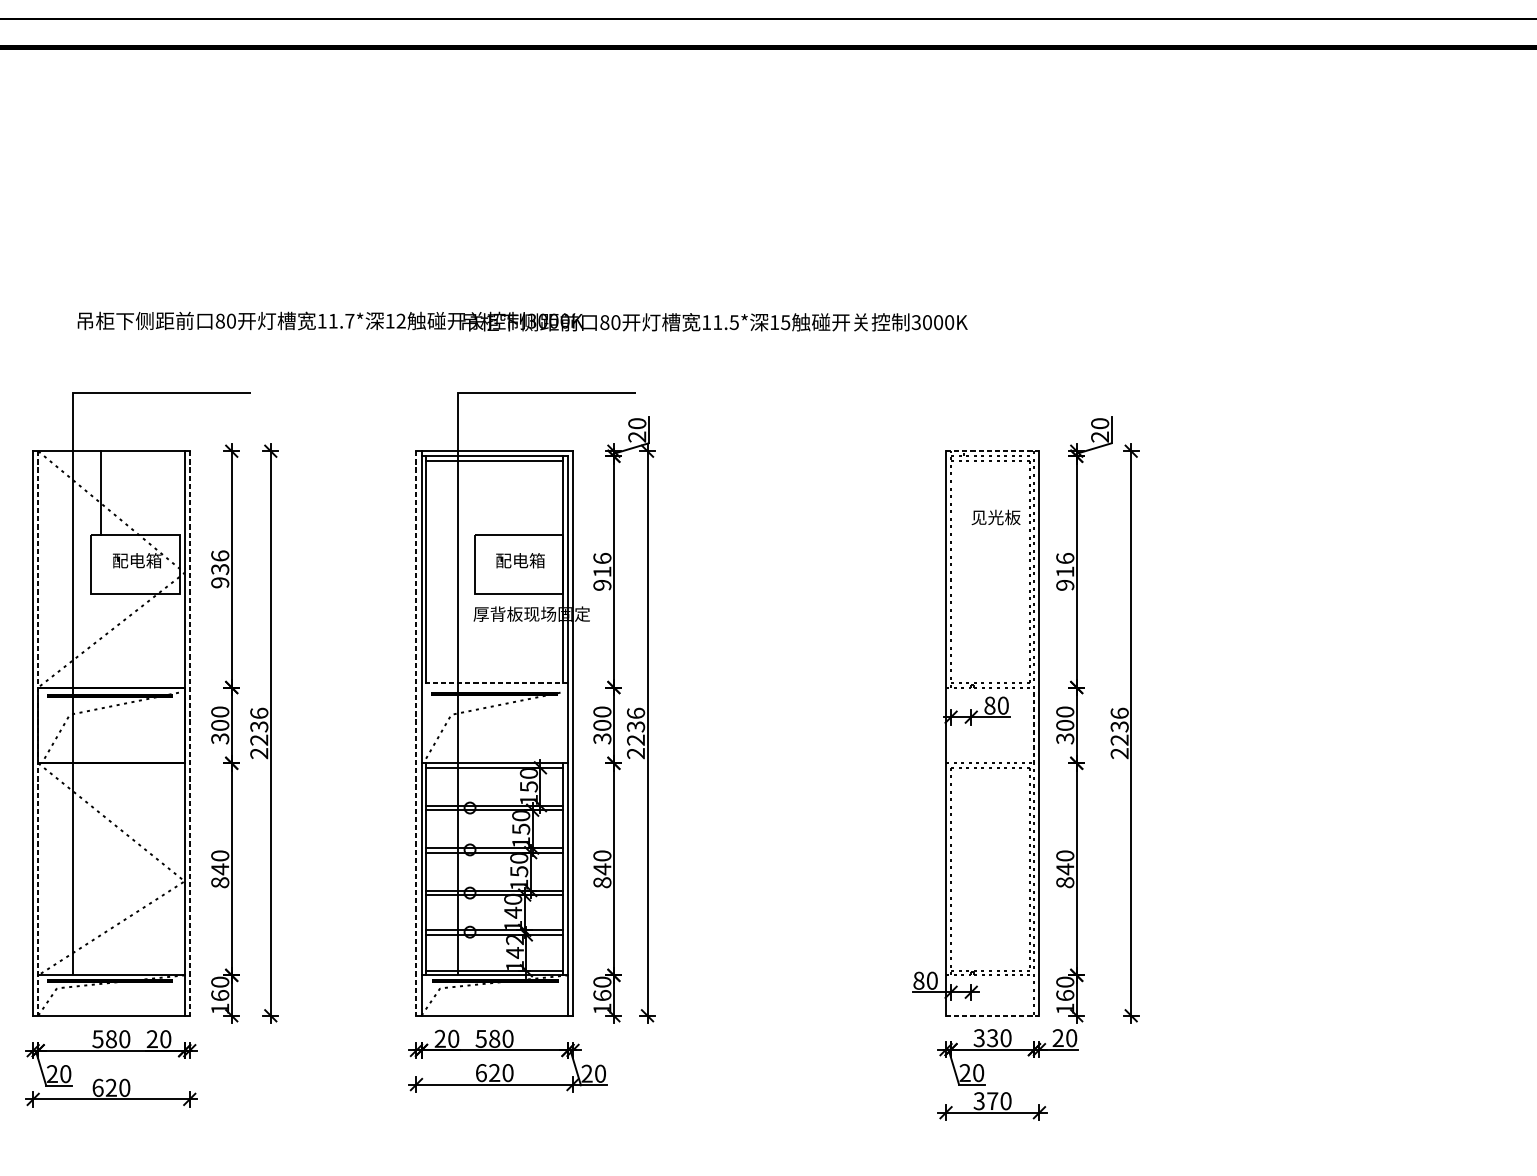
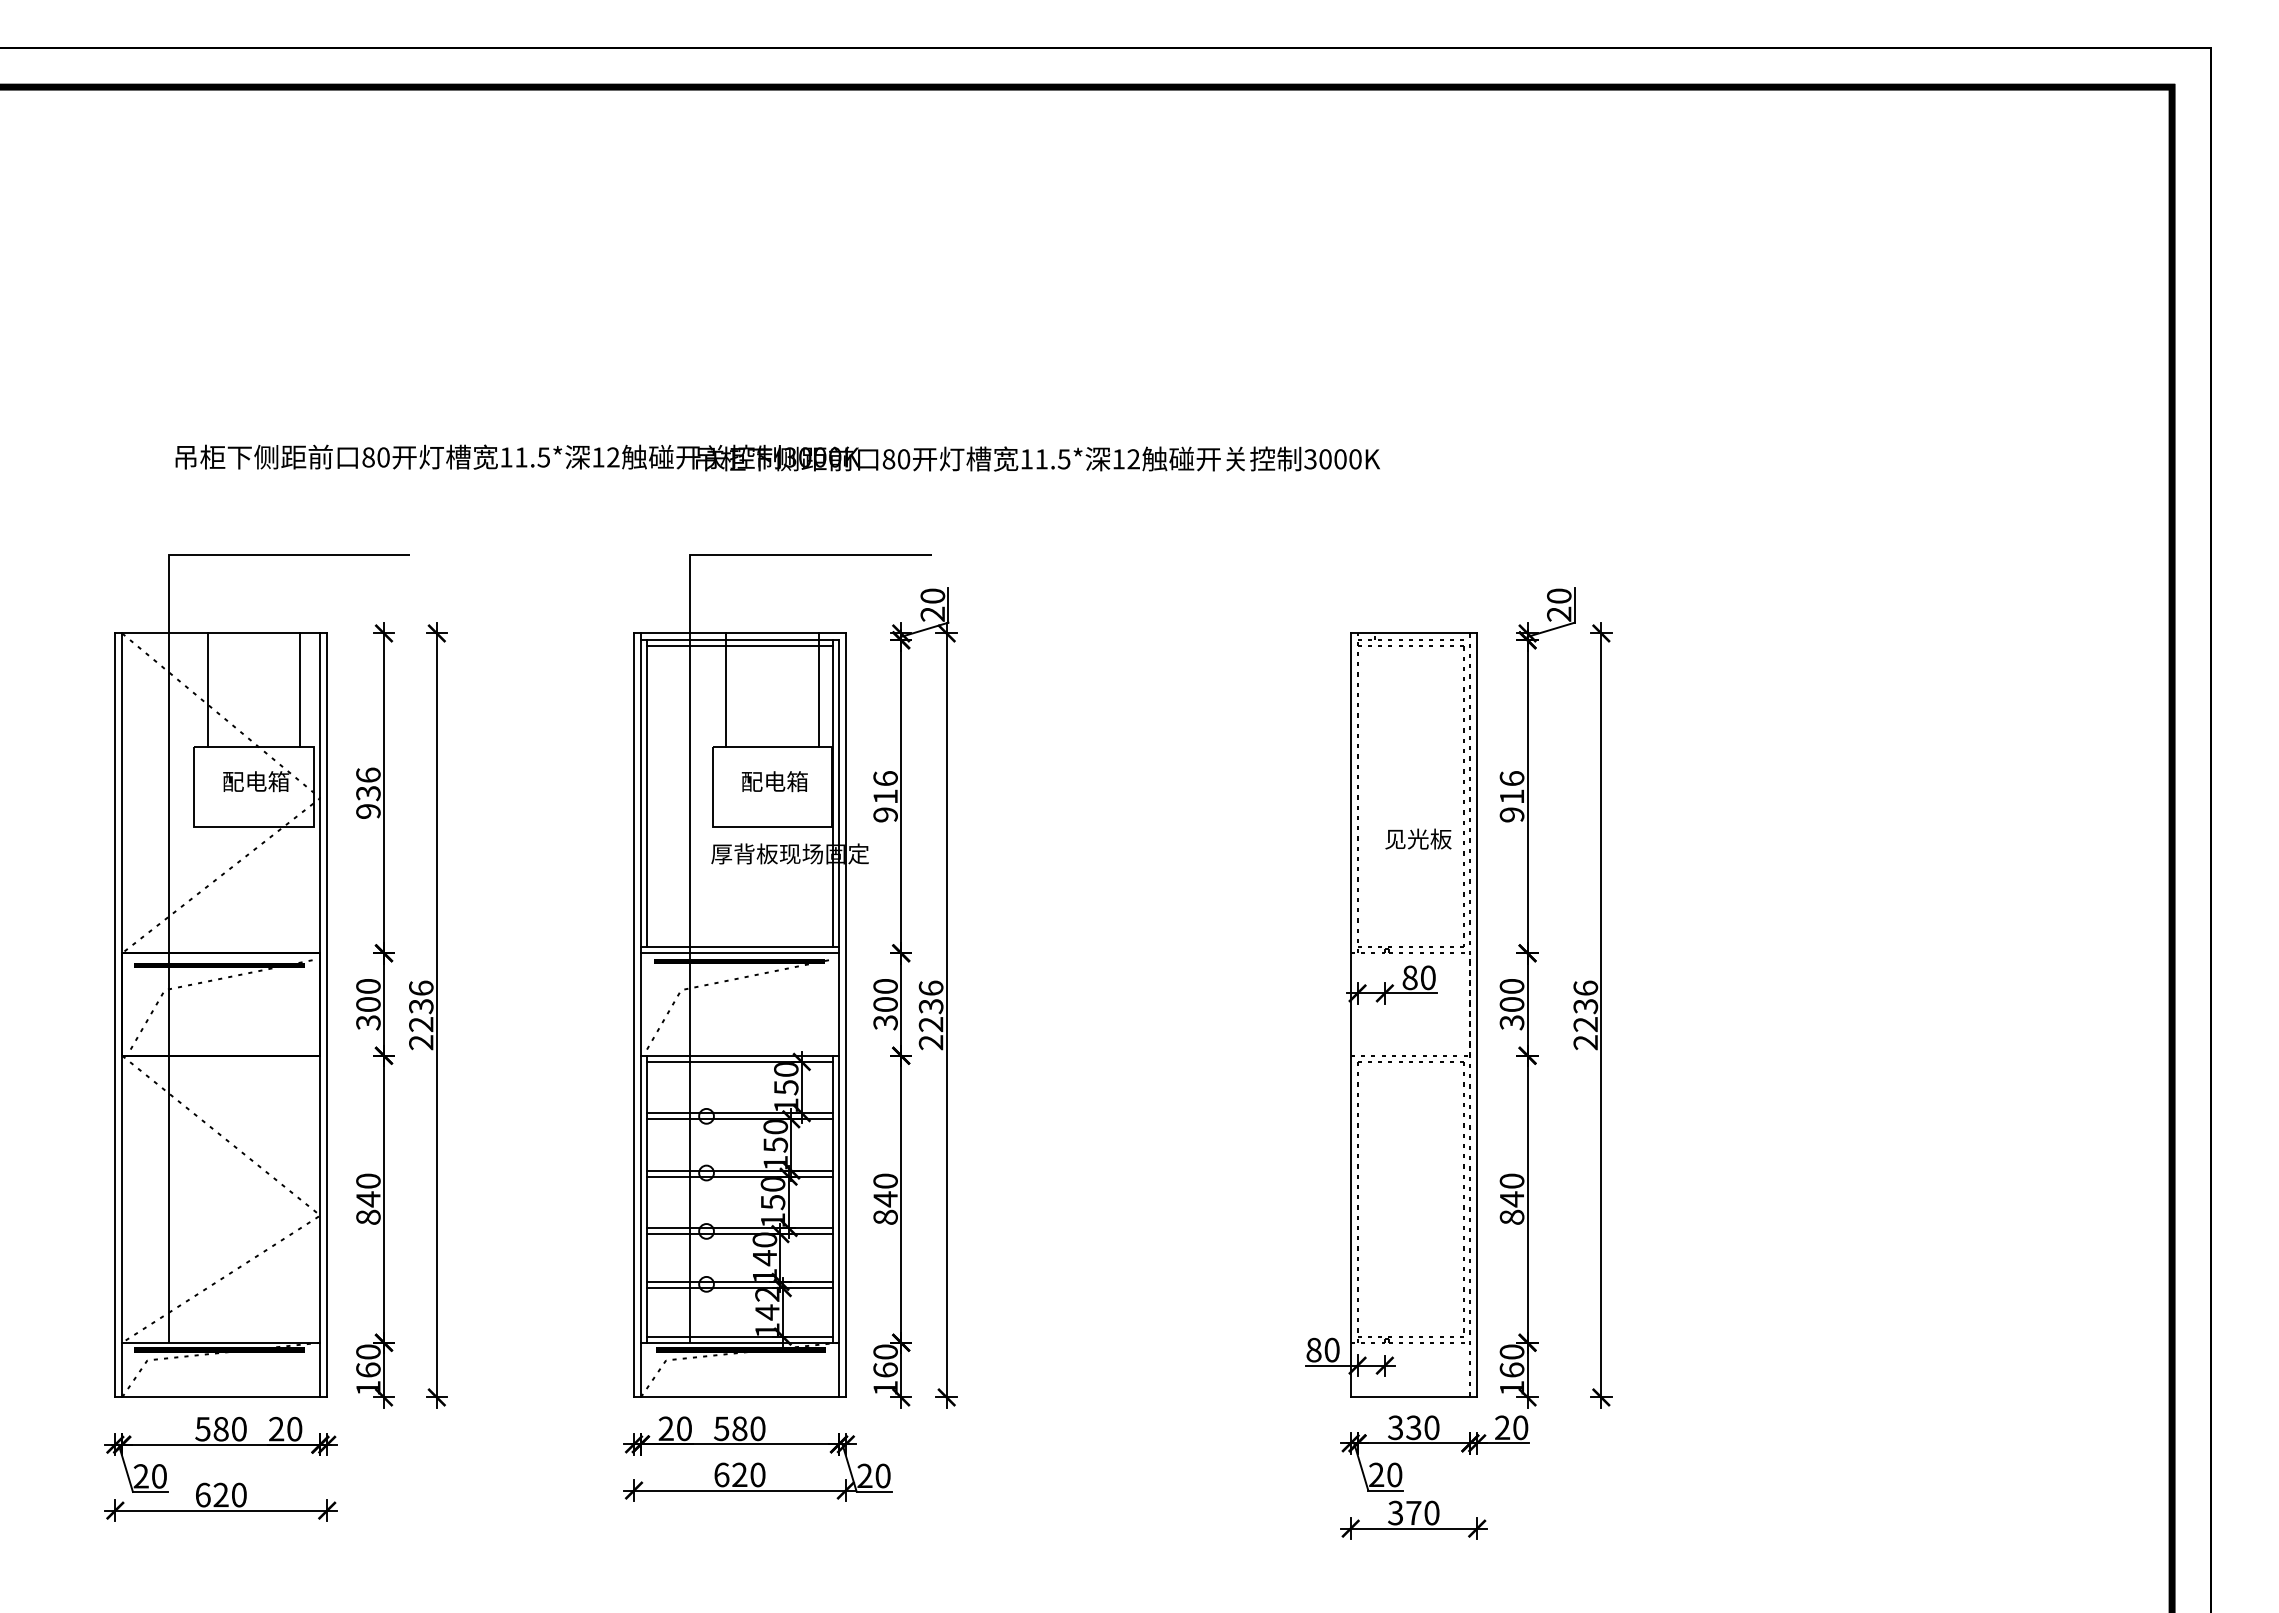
text: (349, 321) -> (543, 457), 11.7* -> 11.5*
text: (785, 322) -> (1133, 459), 15 -> 12
line: (993, 451) -> (1414, 633), dashed -> solid
line: (169, 492) -> (299, 689), added
line: (484, 492) -> (726, 689), added
line: (552, 492) -> (818, 689), added
text: (996, 517) -> (1418, 838), moved
line: (494, 683) -> (739, 947), dashed -> solid
line: (494, 687) -> (739, 953), added
line: (38, 733) -> (122, 1015), dashed -> solid
line: (189, 733) -> (327, 1015), dashed -> solid
line: (416, 733) -> (634, 1015), dashed -> solid
line: (993, 1015) -> (1414, 1397), dashed -> solid

